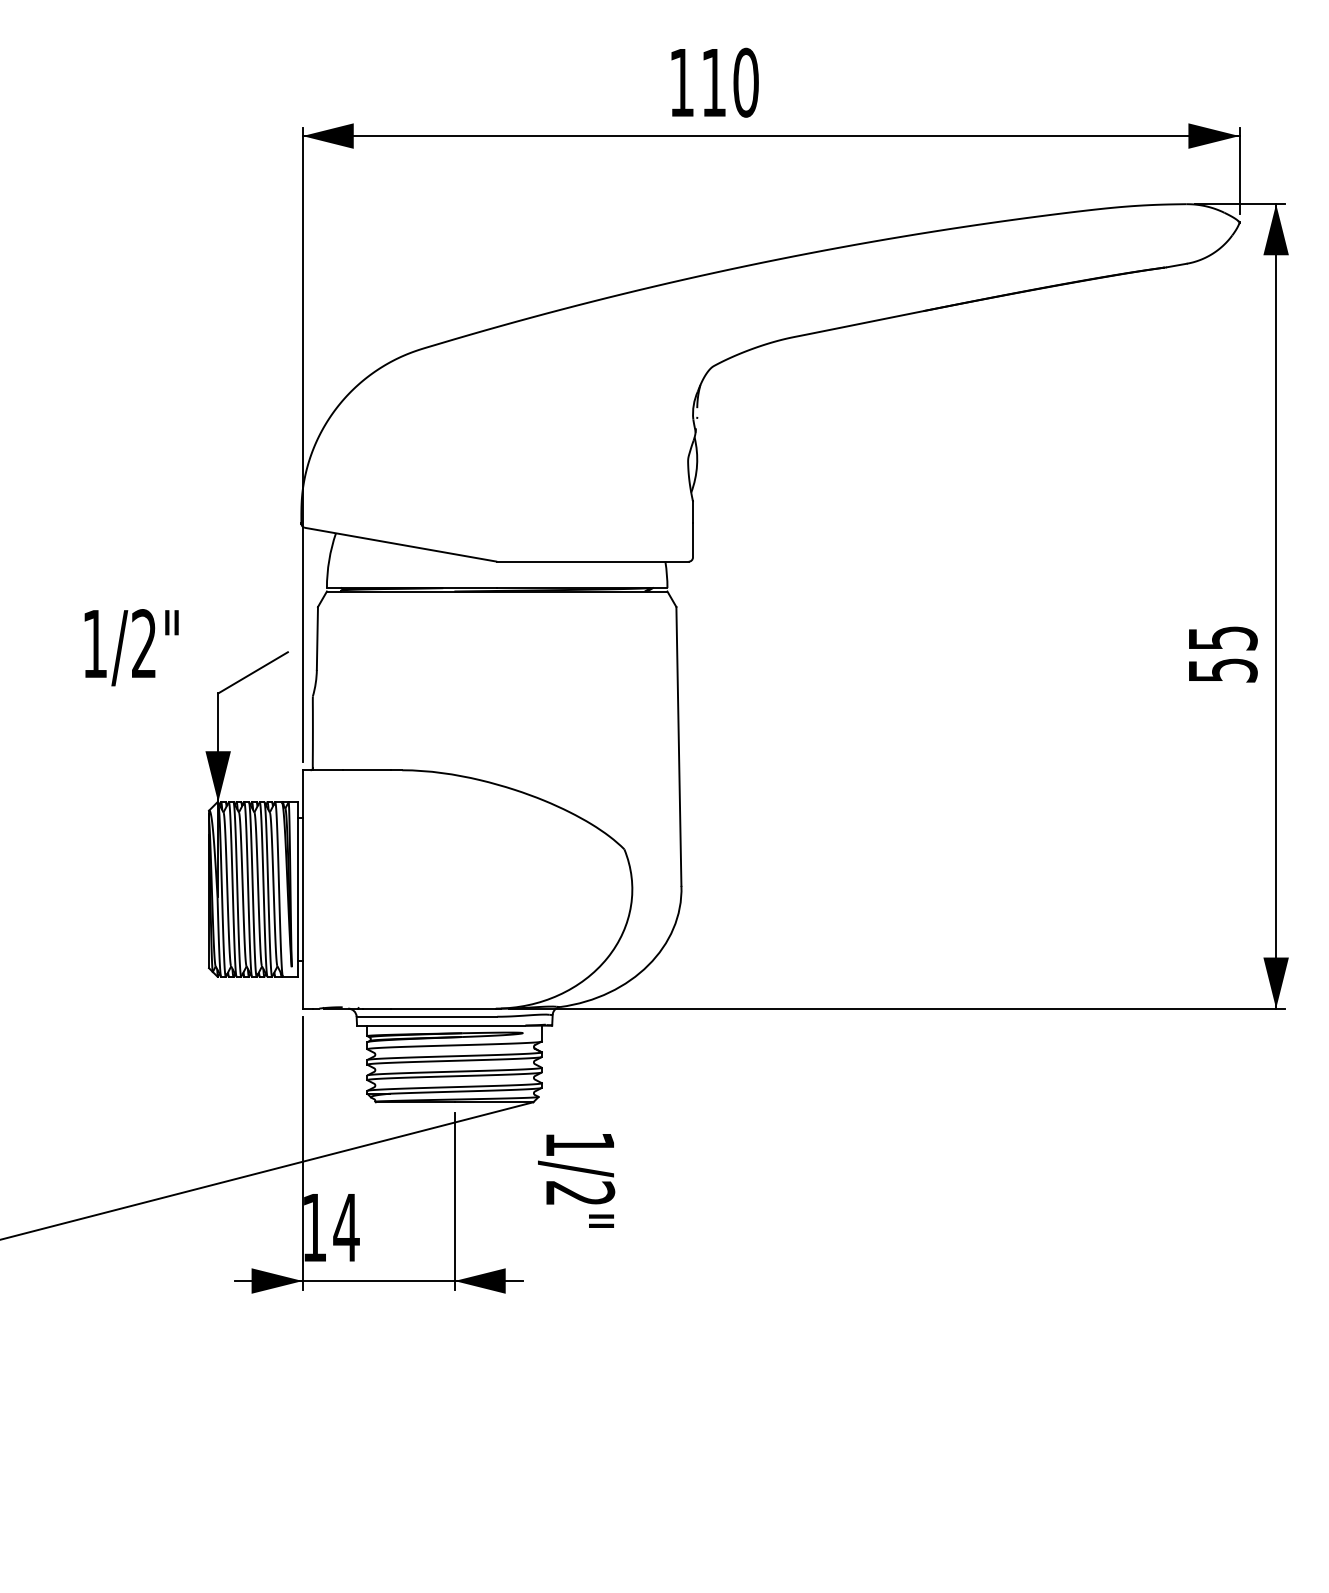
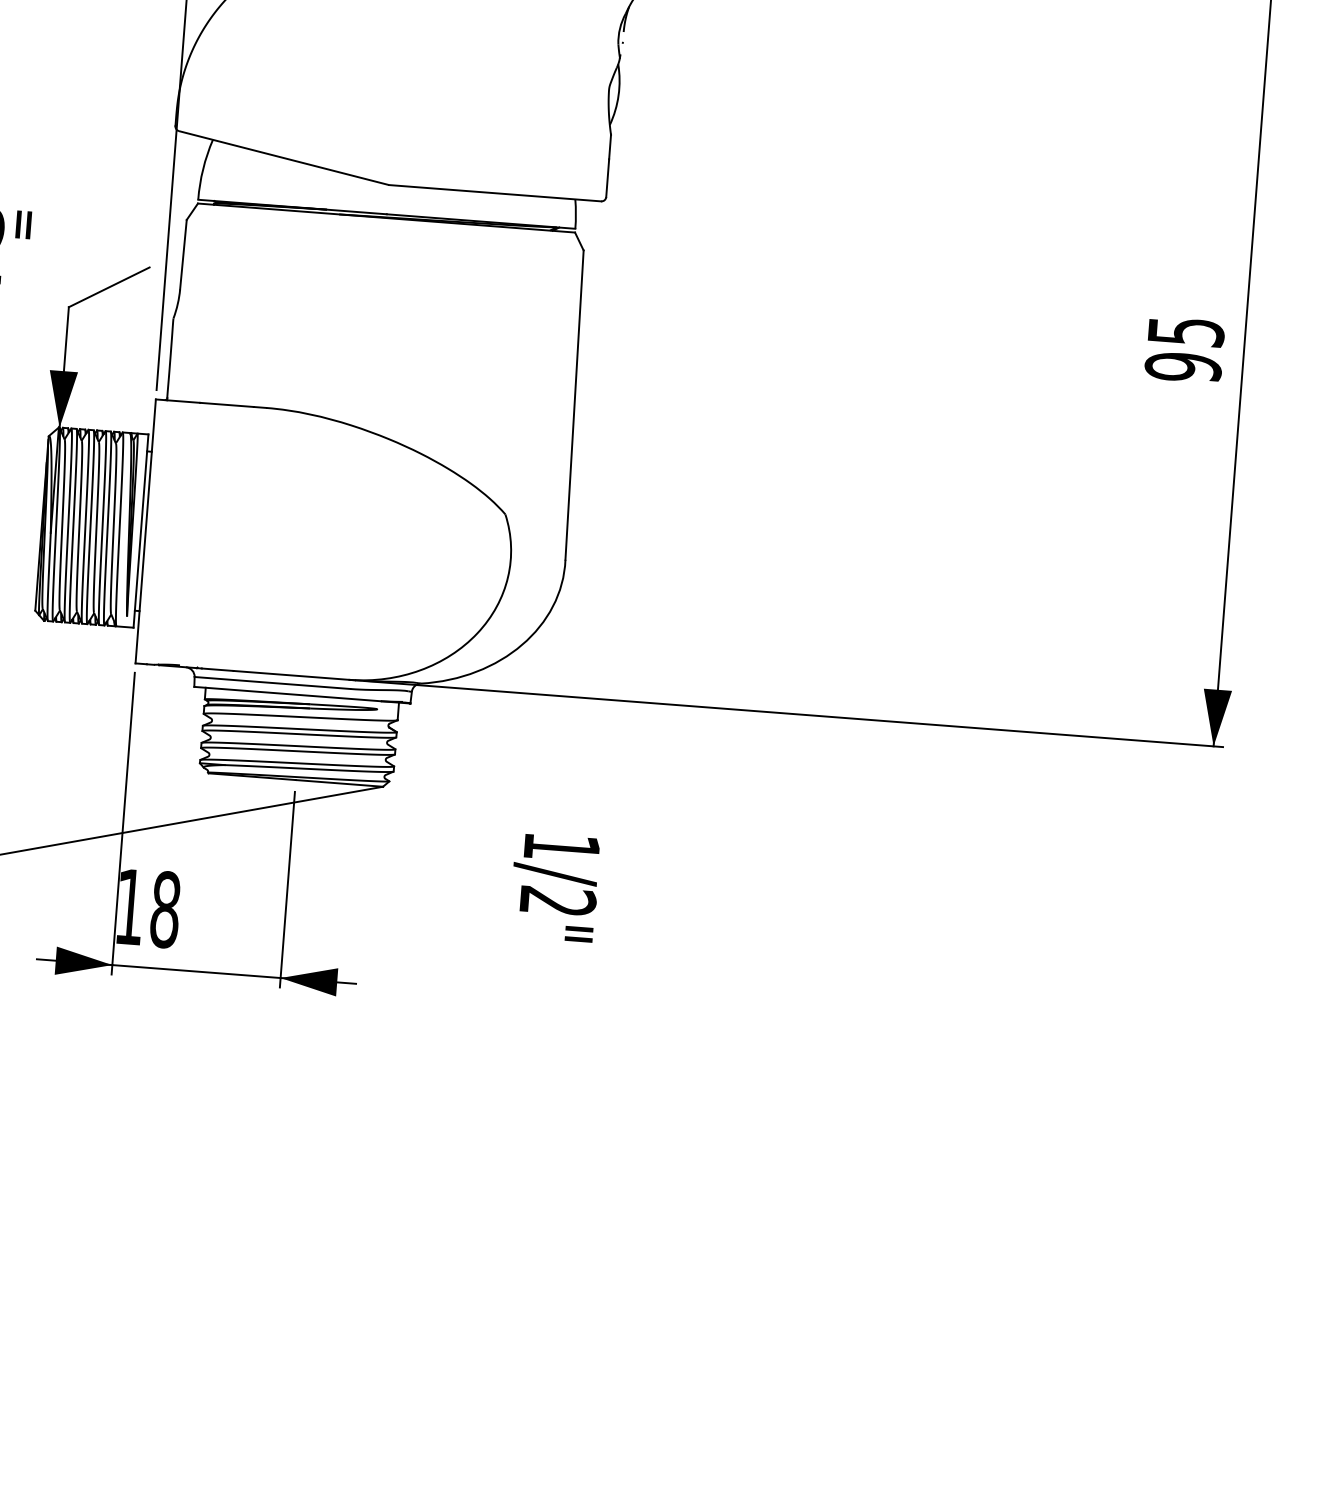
text: (1222, 670) -> (1183, 367), 55 -> 95
text: (576, 1180) -> (554, 887), moved
text: (346, 1227) -> (165, 909), 14 -> 18

